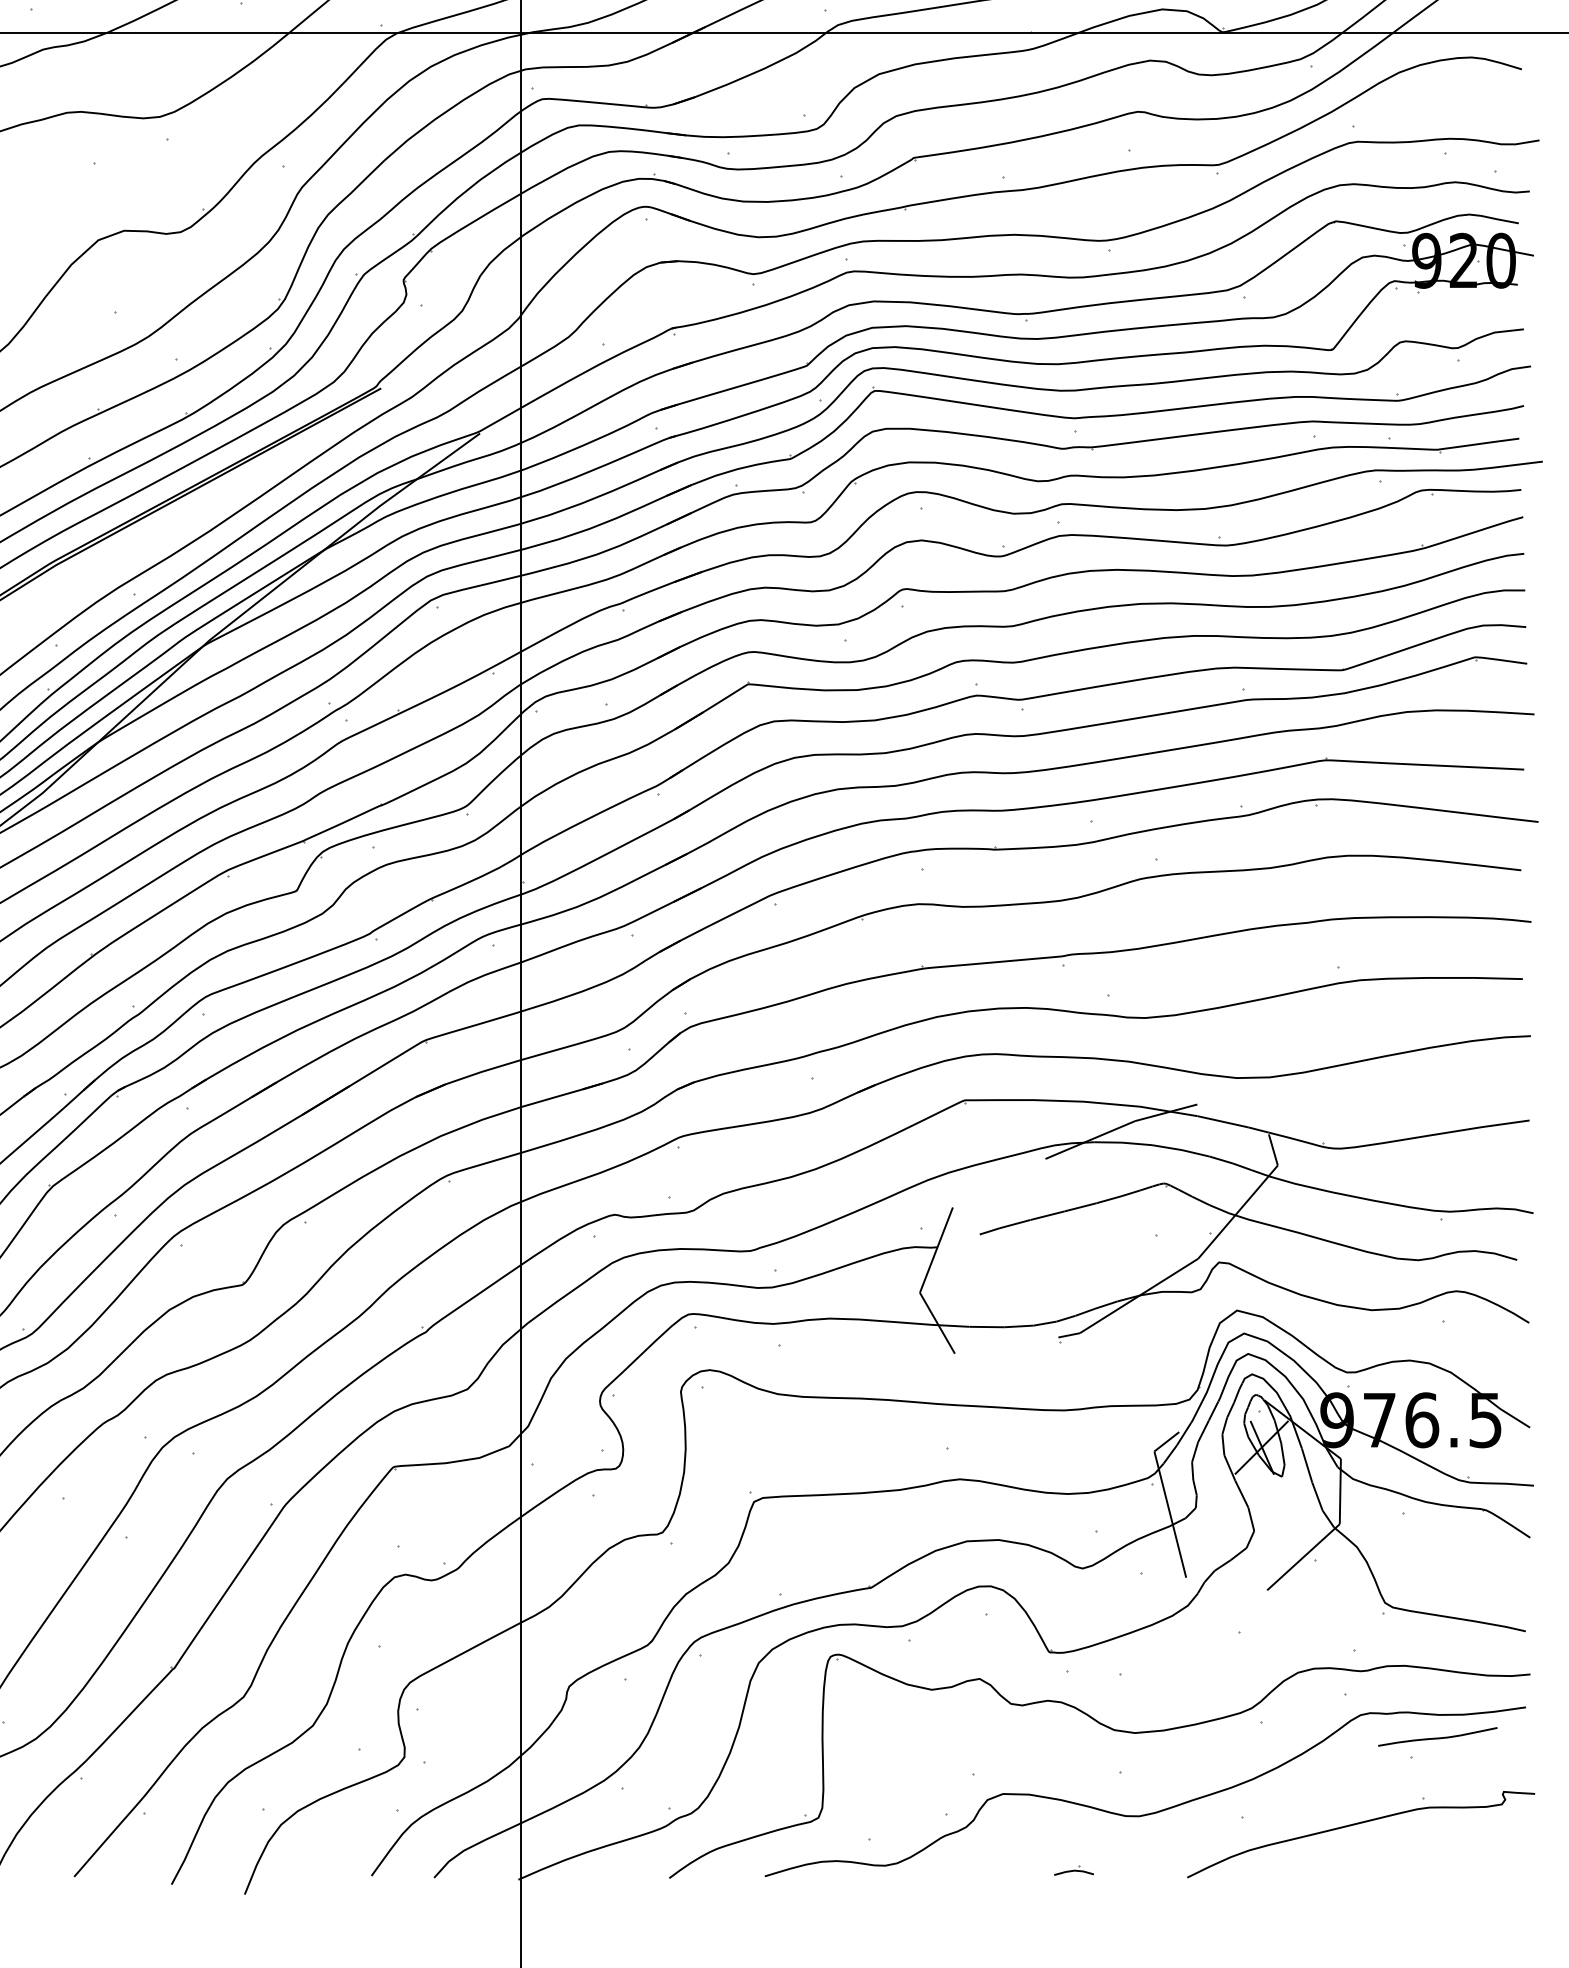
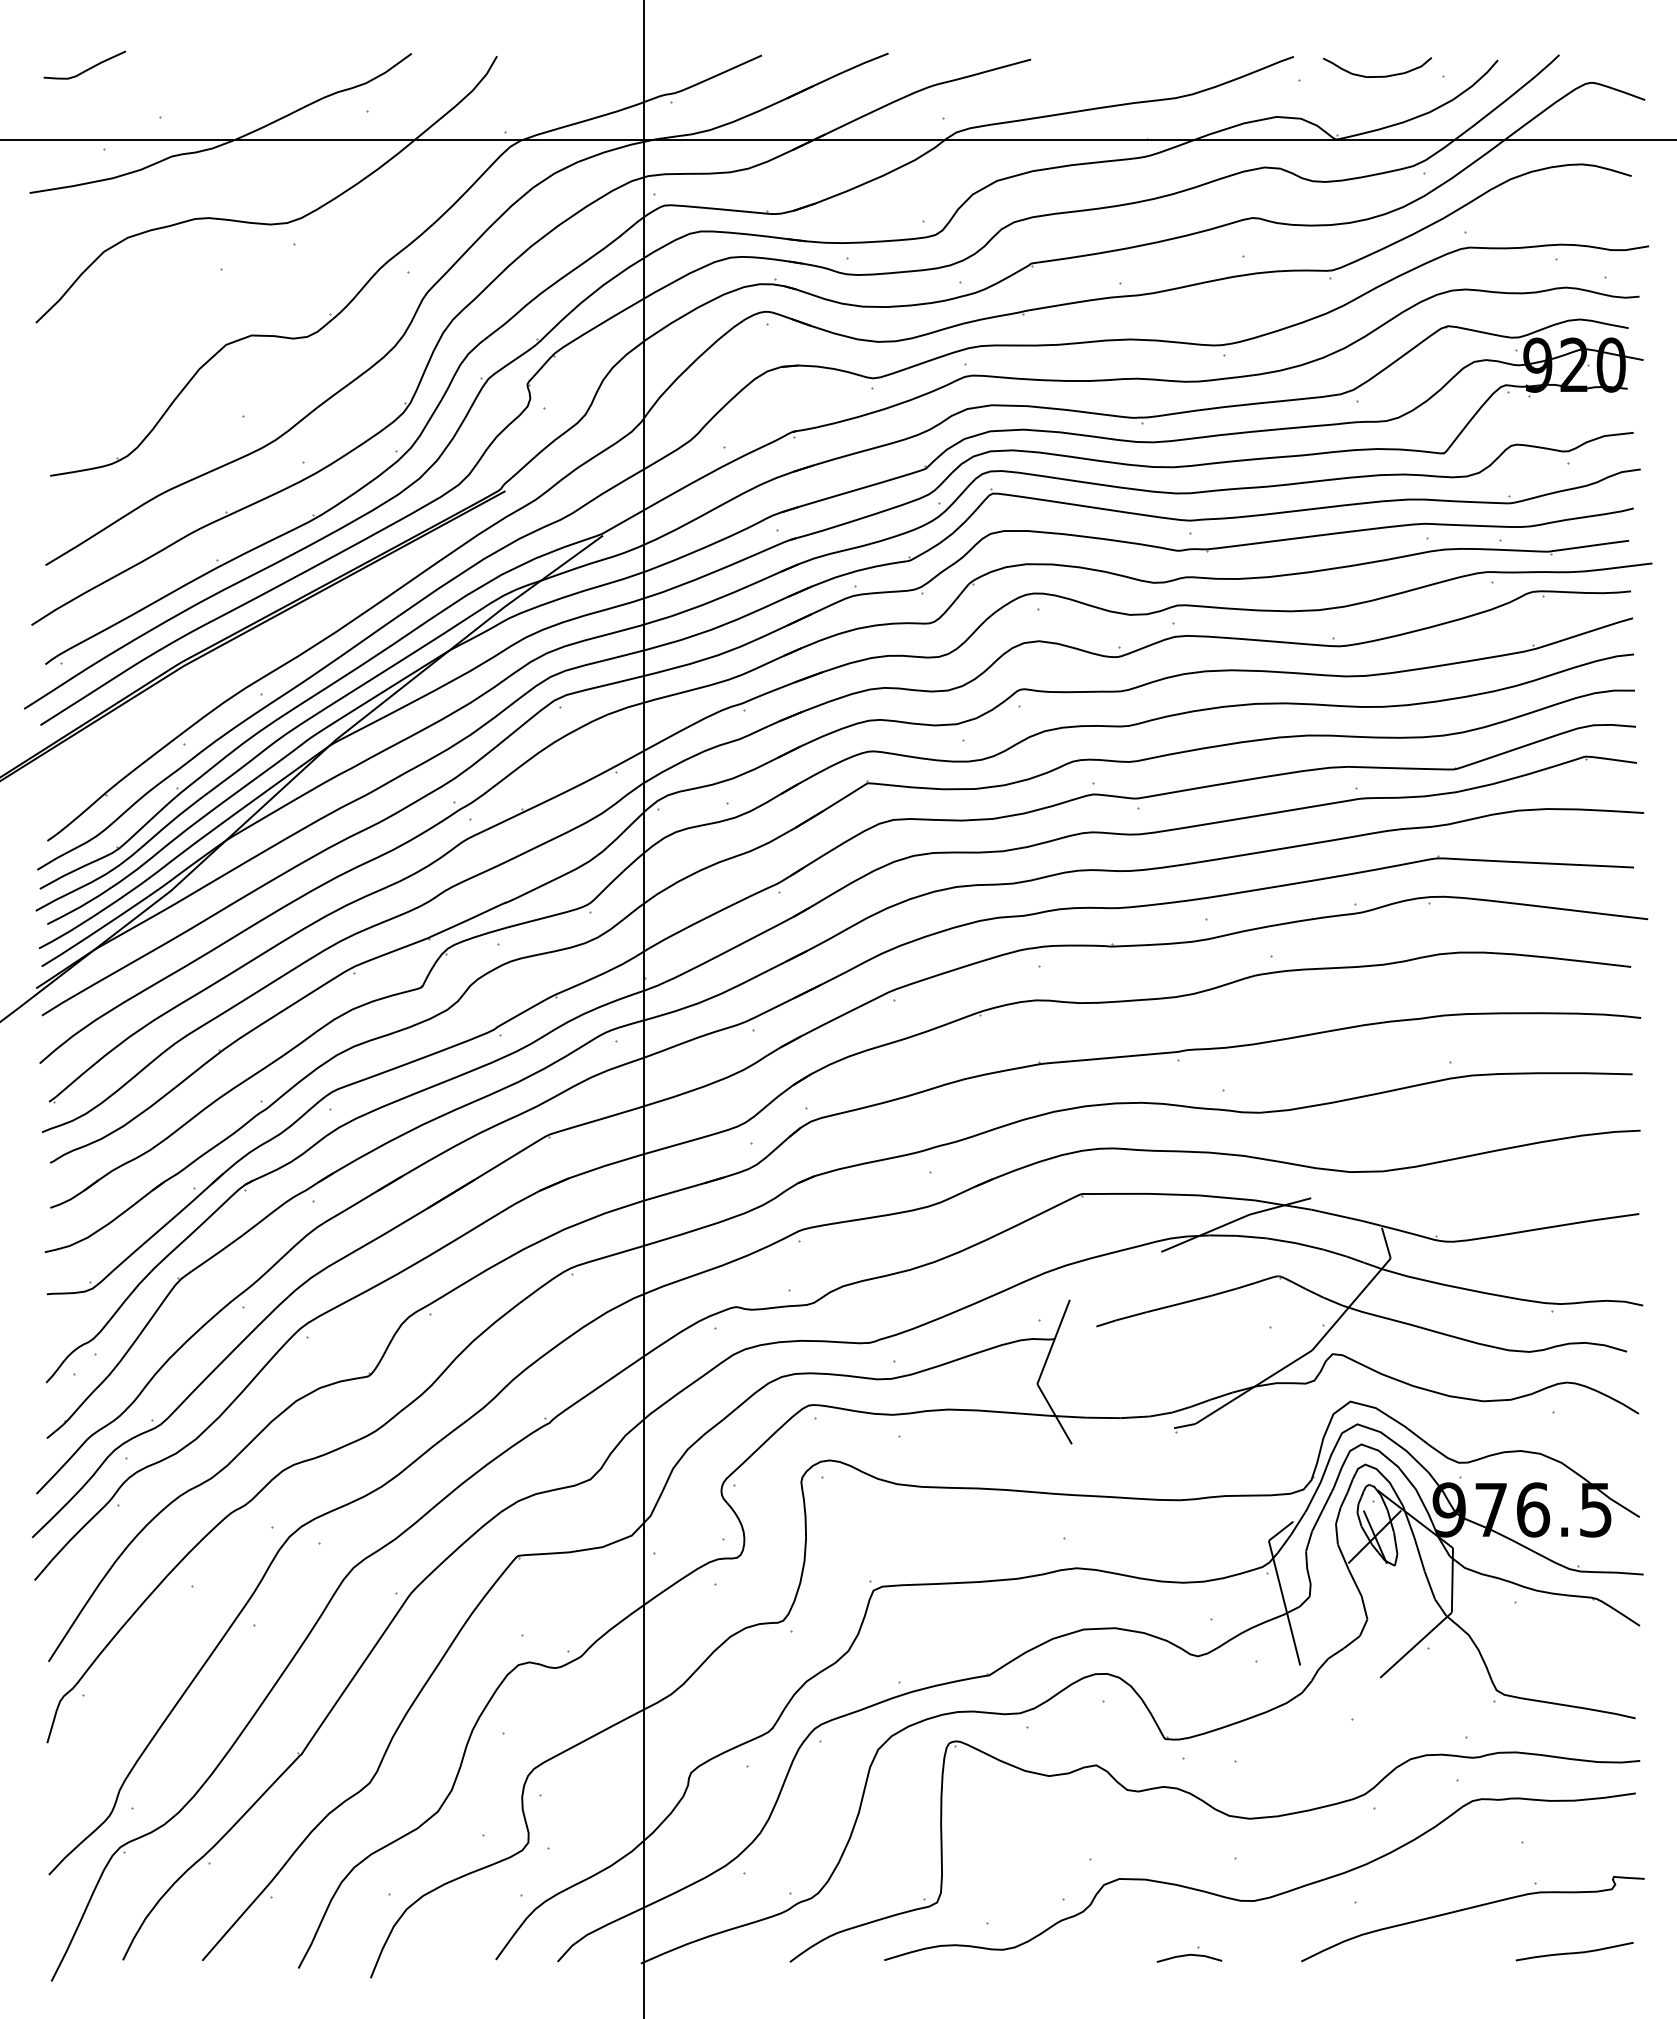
curve: (1437, 1737) -> (1574, 1952), moved
part: (1074, 1870) -> (1189, 1954), size x1.67

